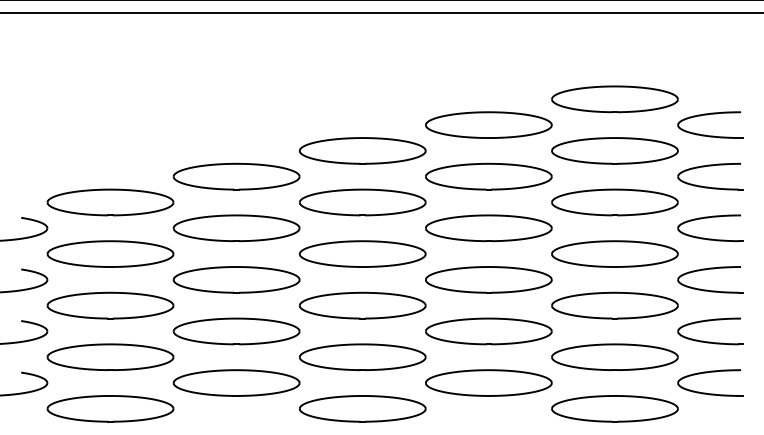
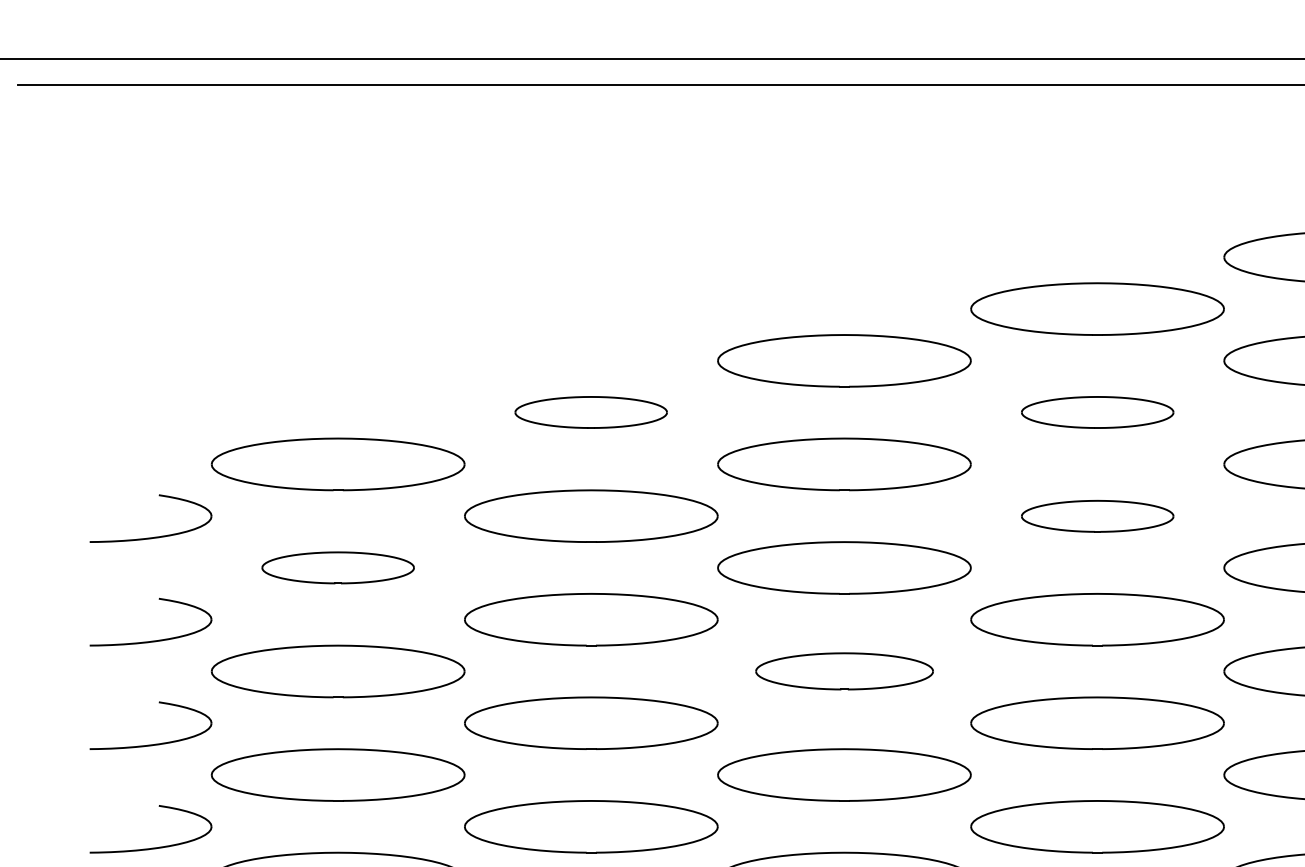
part: (236, 176) -> (591, 412), size x0.6
part: (488, 176) -> (1096, 412), size x0.6
part: (488, 228) -> (1096, 516), size x0.6
part: (110, 253) -> (338, 566), size x0.6
part: (362, 305) -> (843, 671), size x0.7

